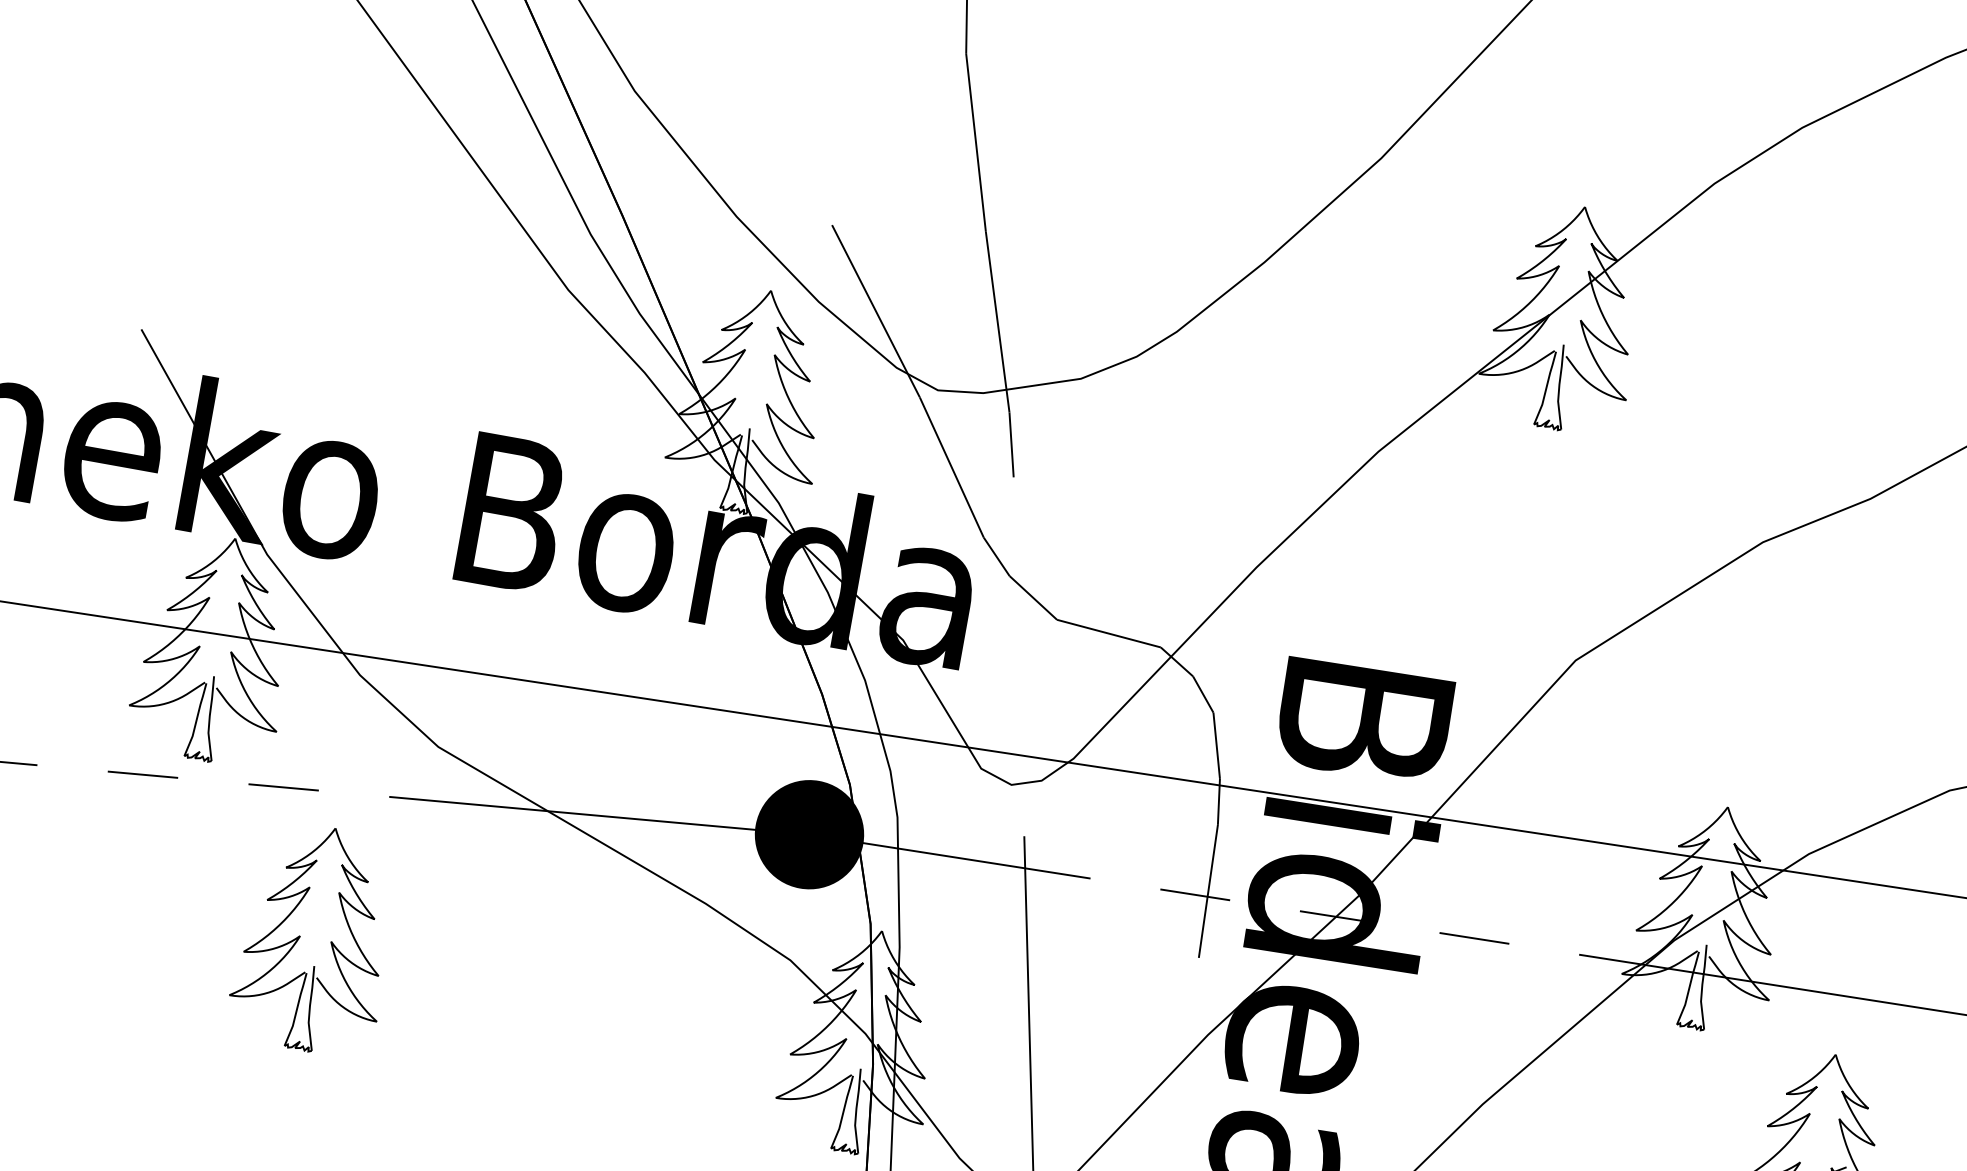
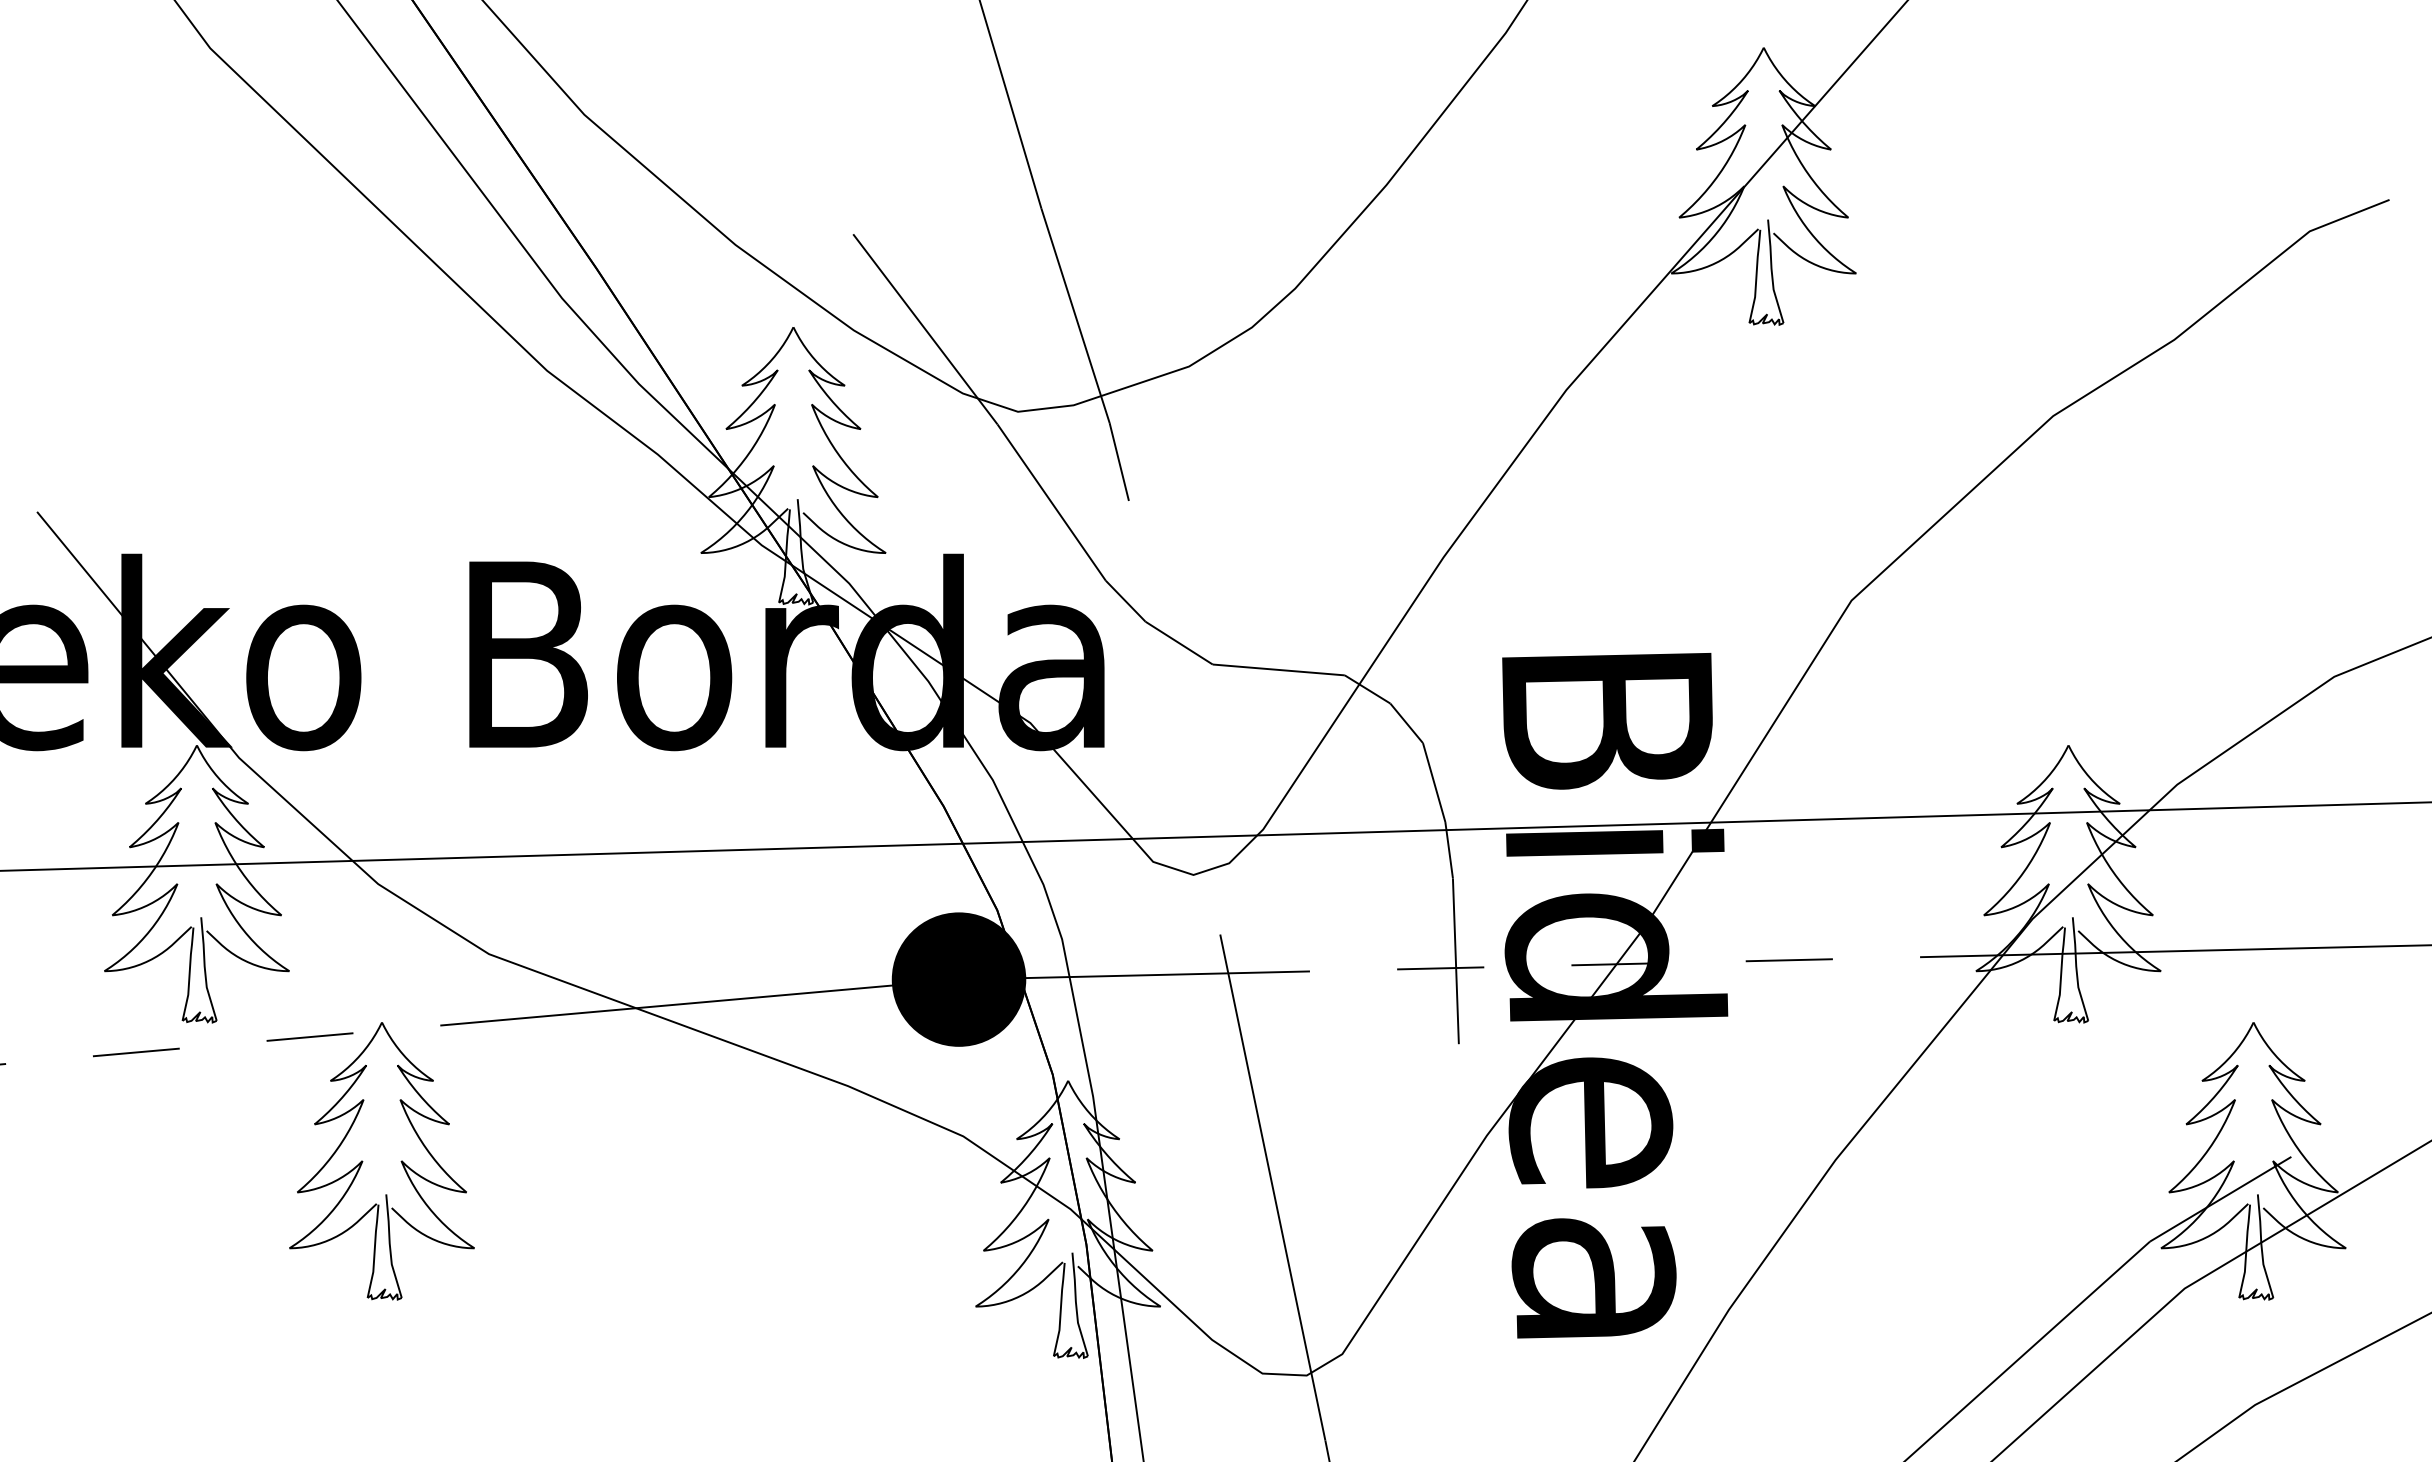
part: (300, 936) -> (363, 1161), moved

